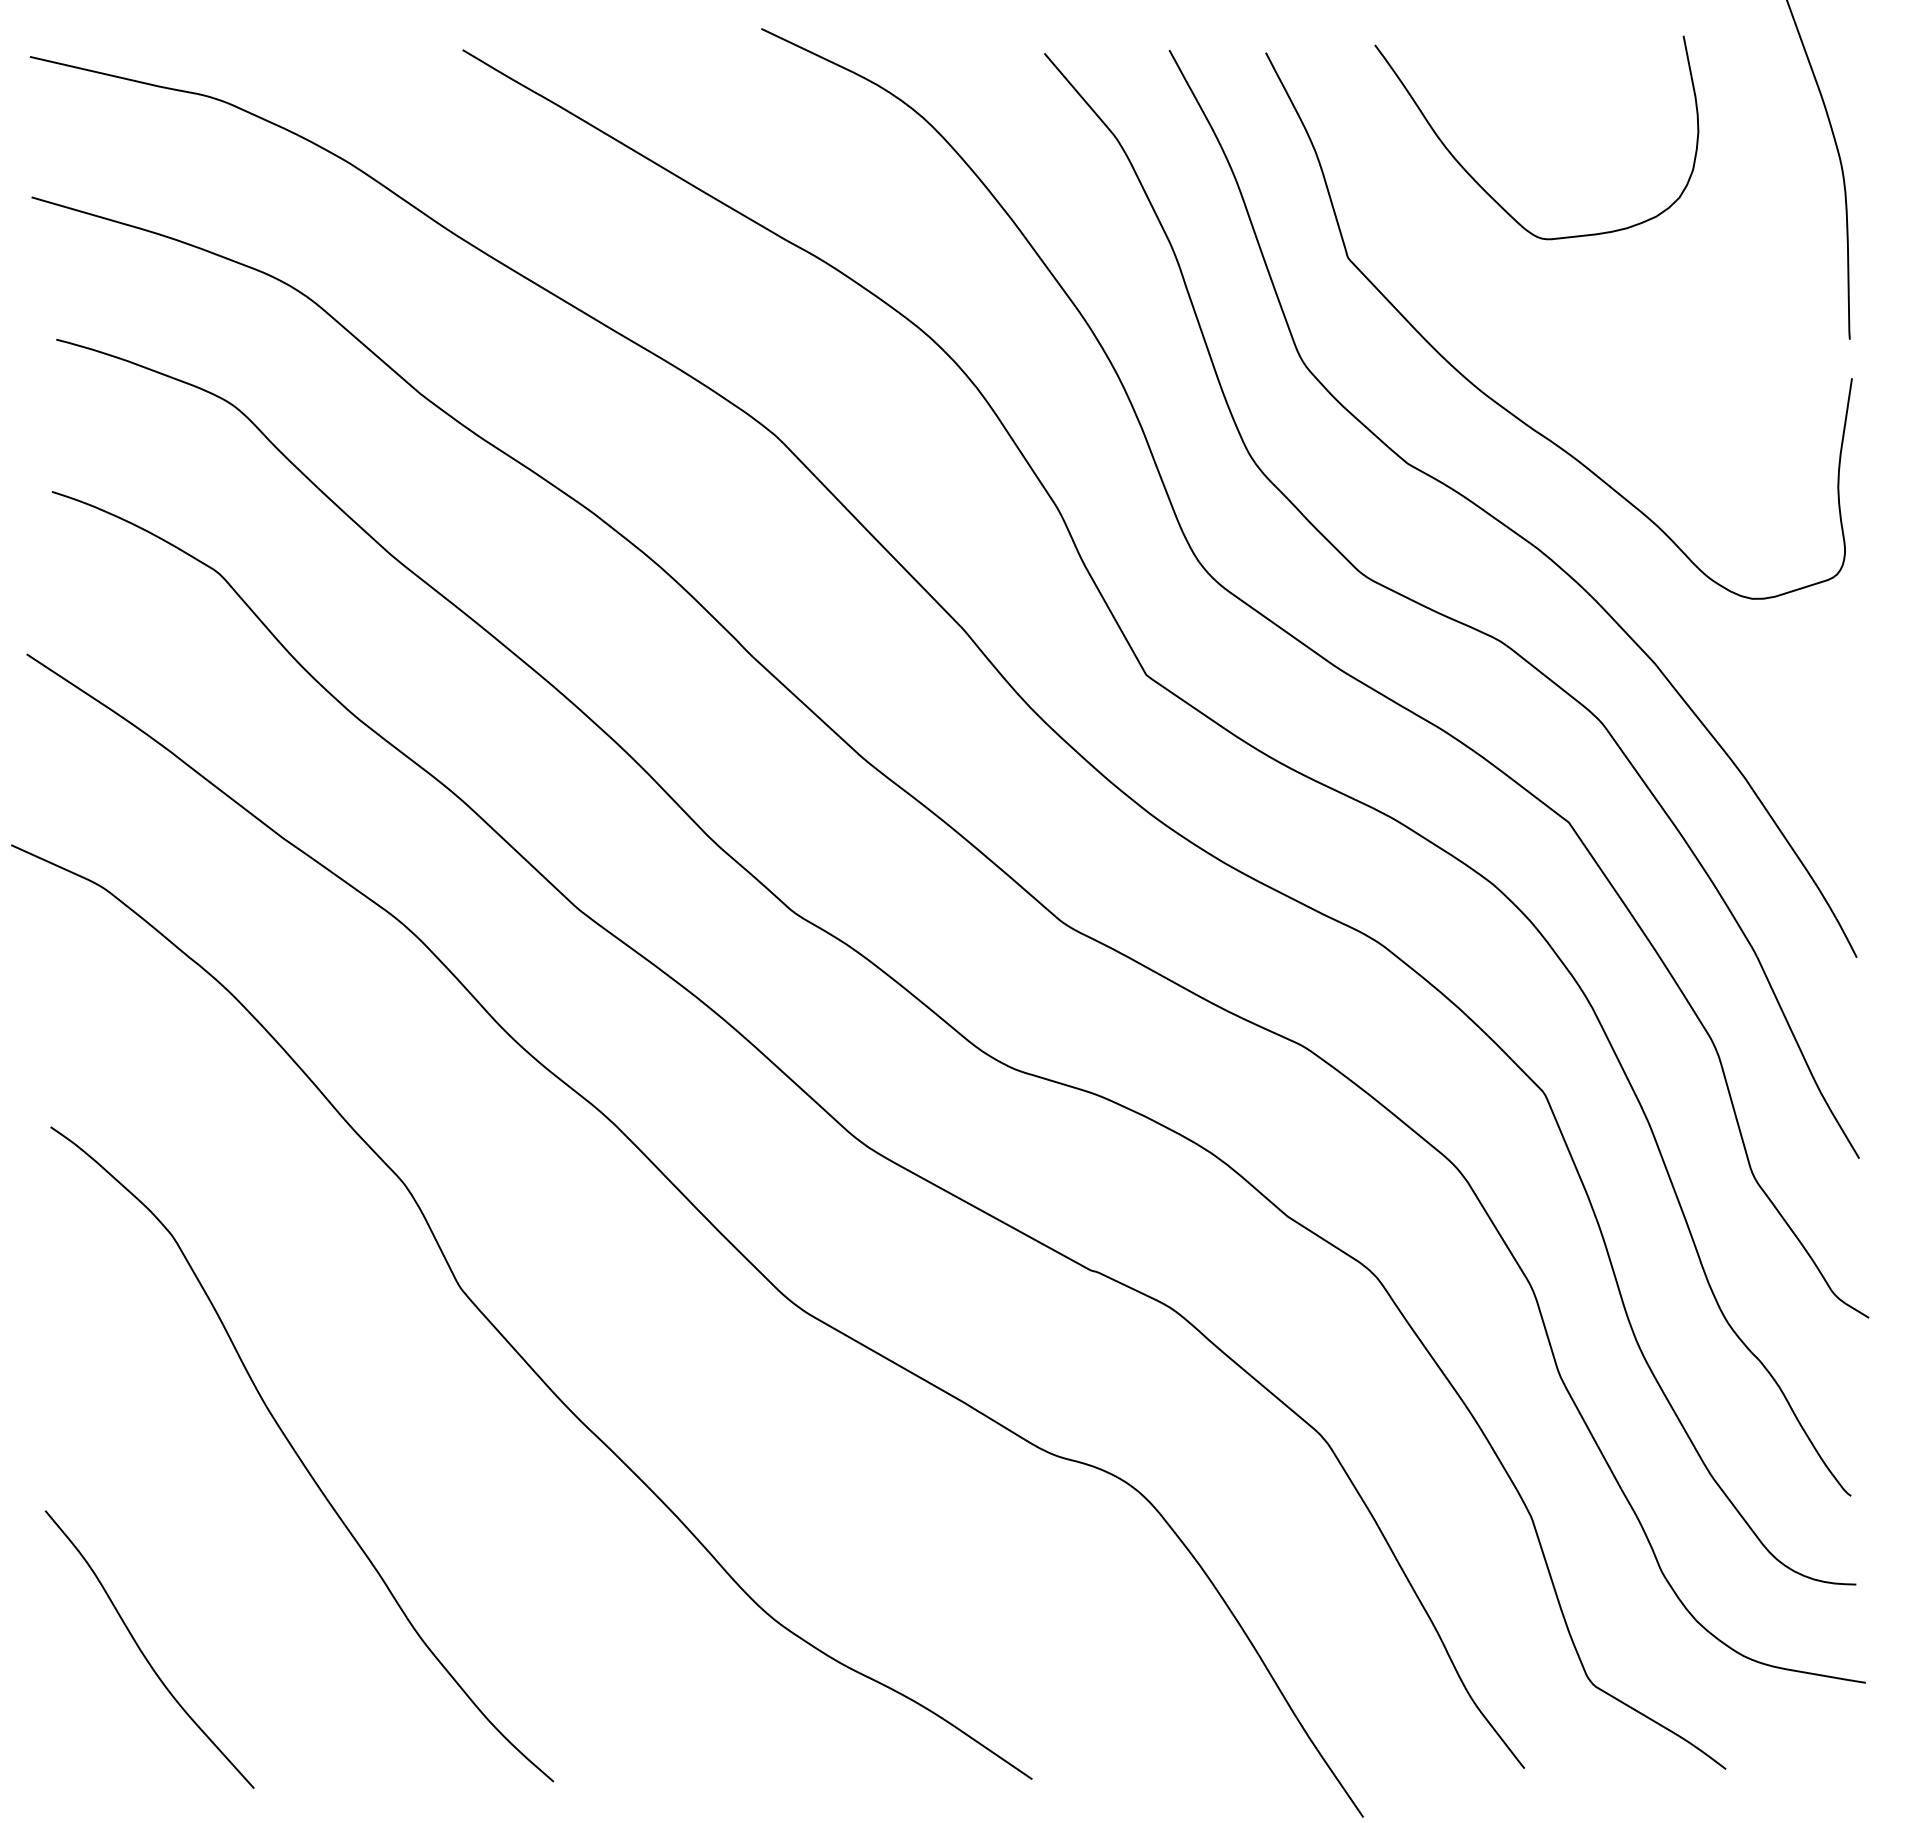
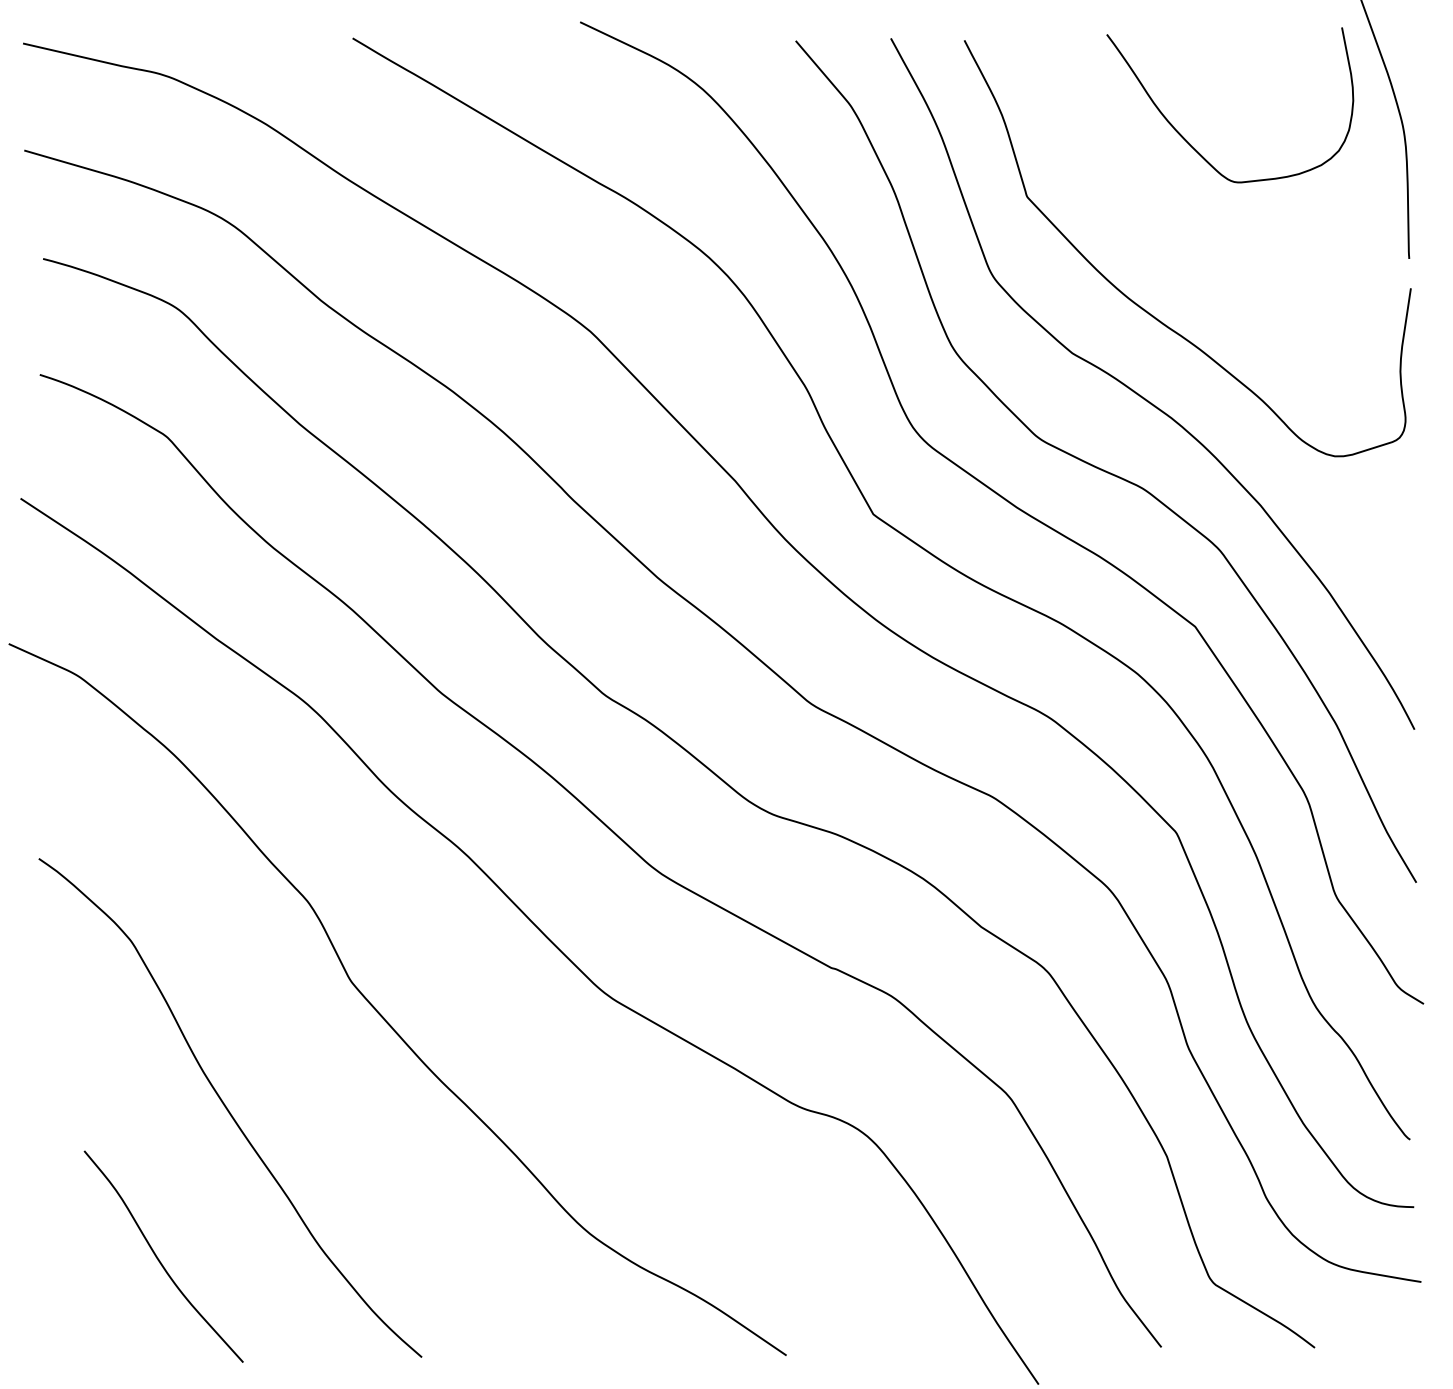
curve: (1481, 185) -> (1188, 141), moved
curve: (143, 1652) -> (159, 1258), moved

